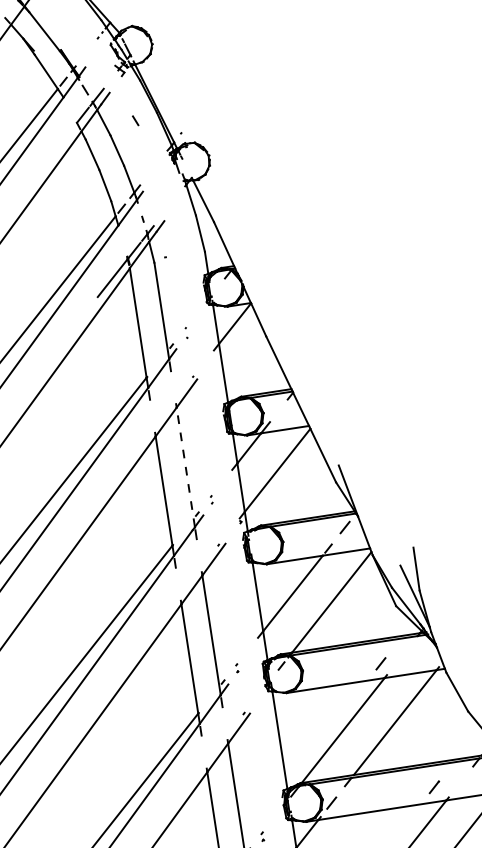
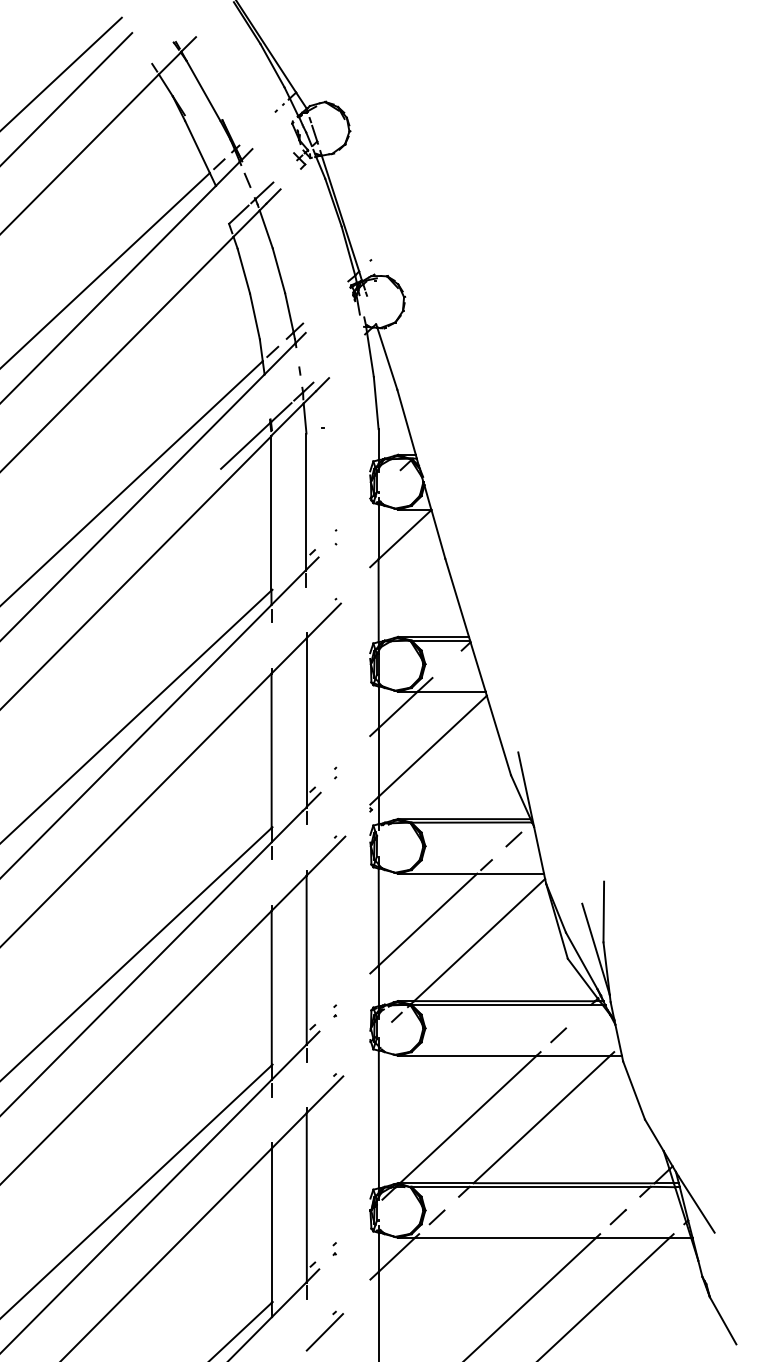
line: (135, 120) -> (310, 232), removed
line: (185, 467) -> (306, 722), dashed -> solid
line: (380, 663) -> (558, 1035), moved
line: (433, 787) -> (617, 1217), moved

